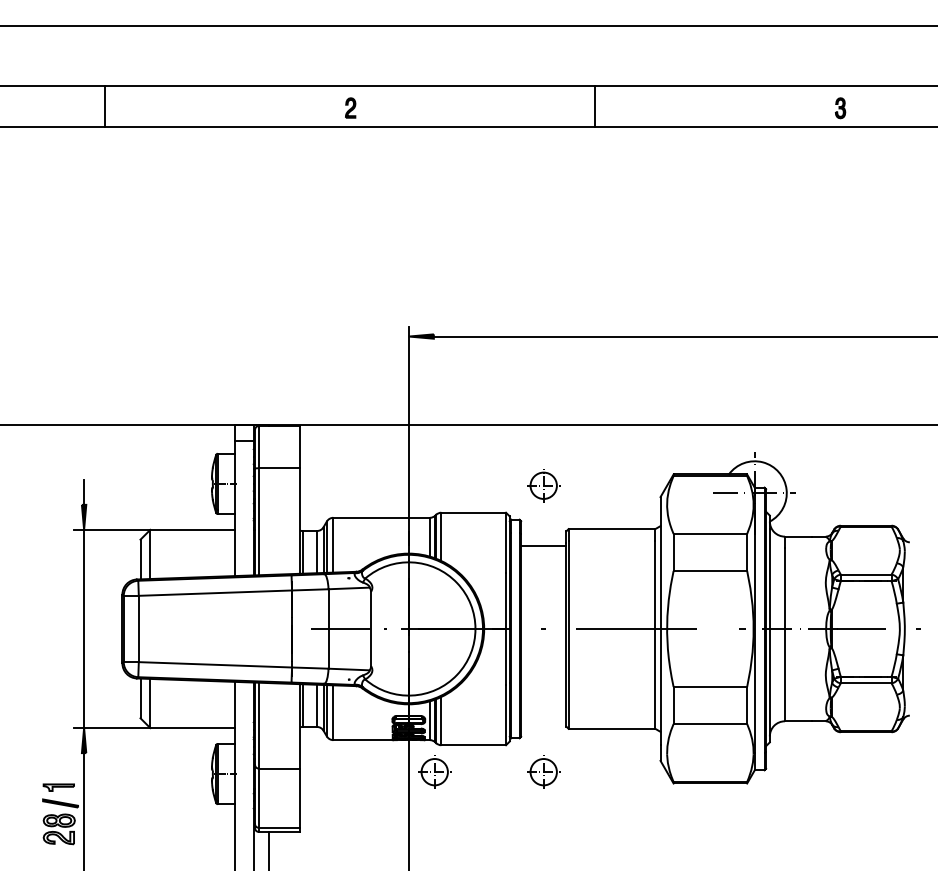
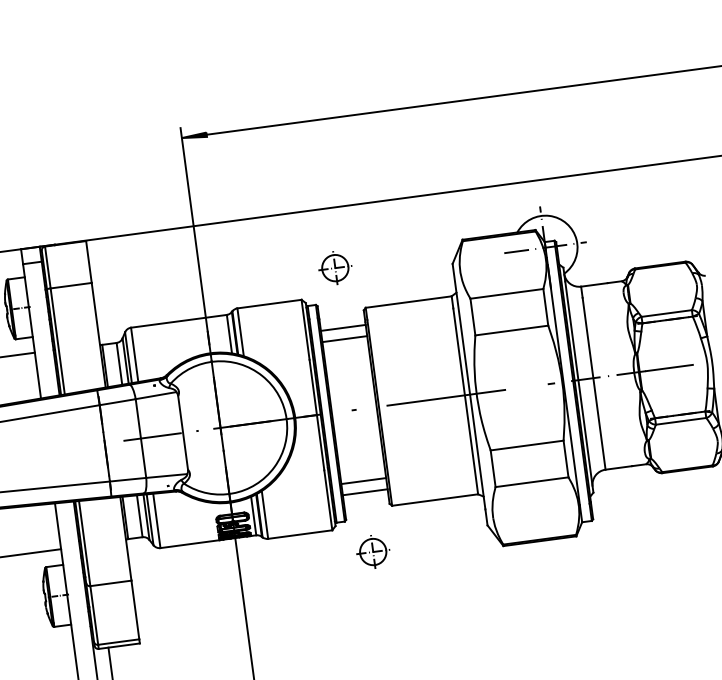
line: (543, 557) -> (344, 339), added
line: (543, 700) -> (363, 481), added
line: (543, 711) -> (364, 491), added
part: (434, 771) -> (264, 565), removed

